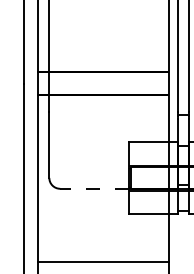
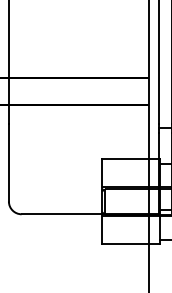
line: (94, 188) -> (61, 213), dashed -> solid

